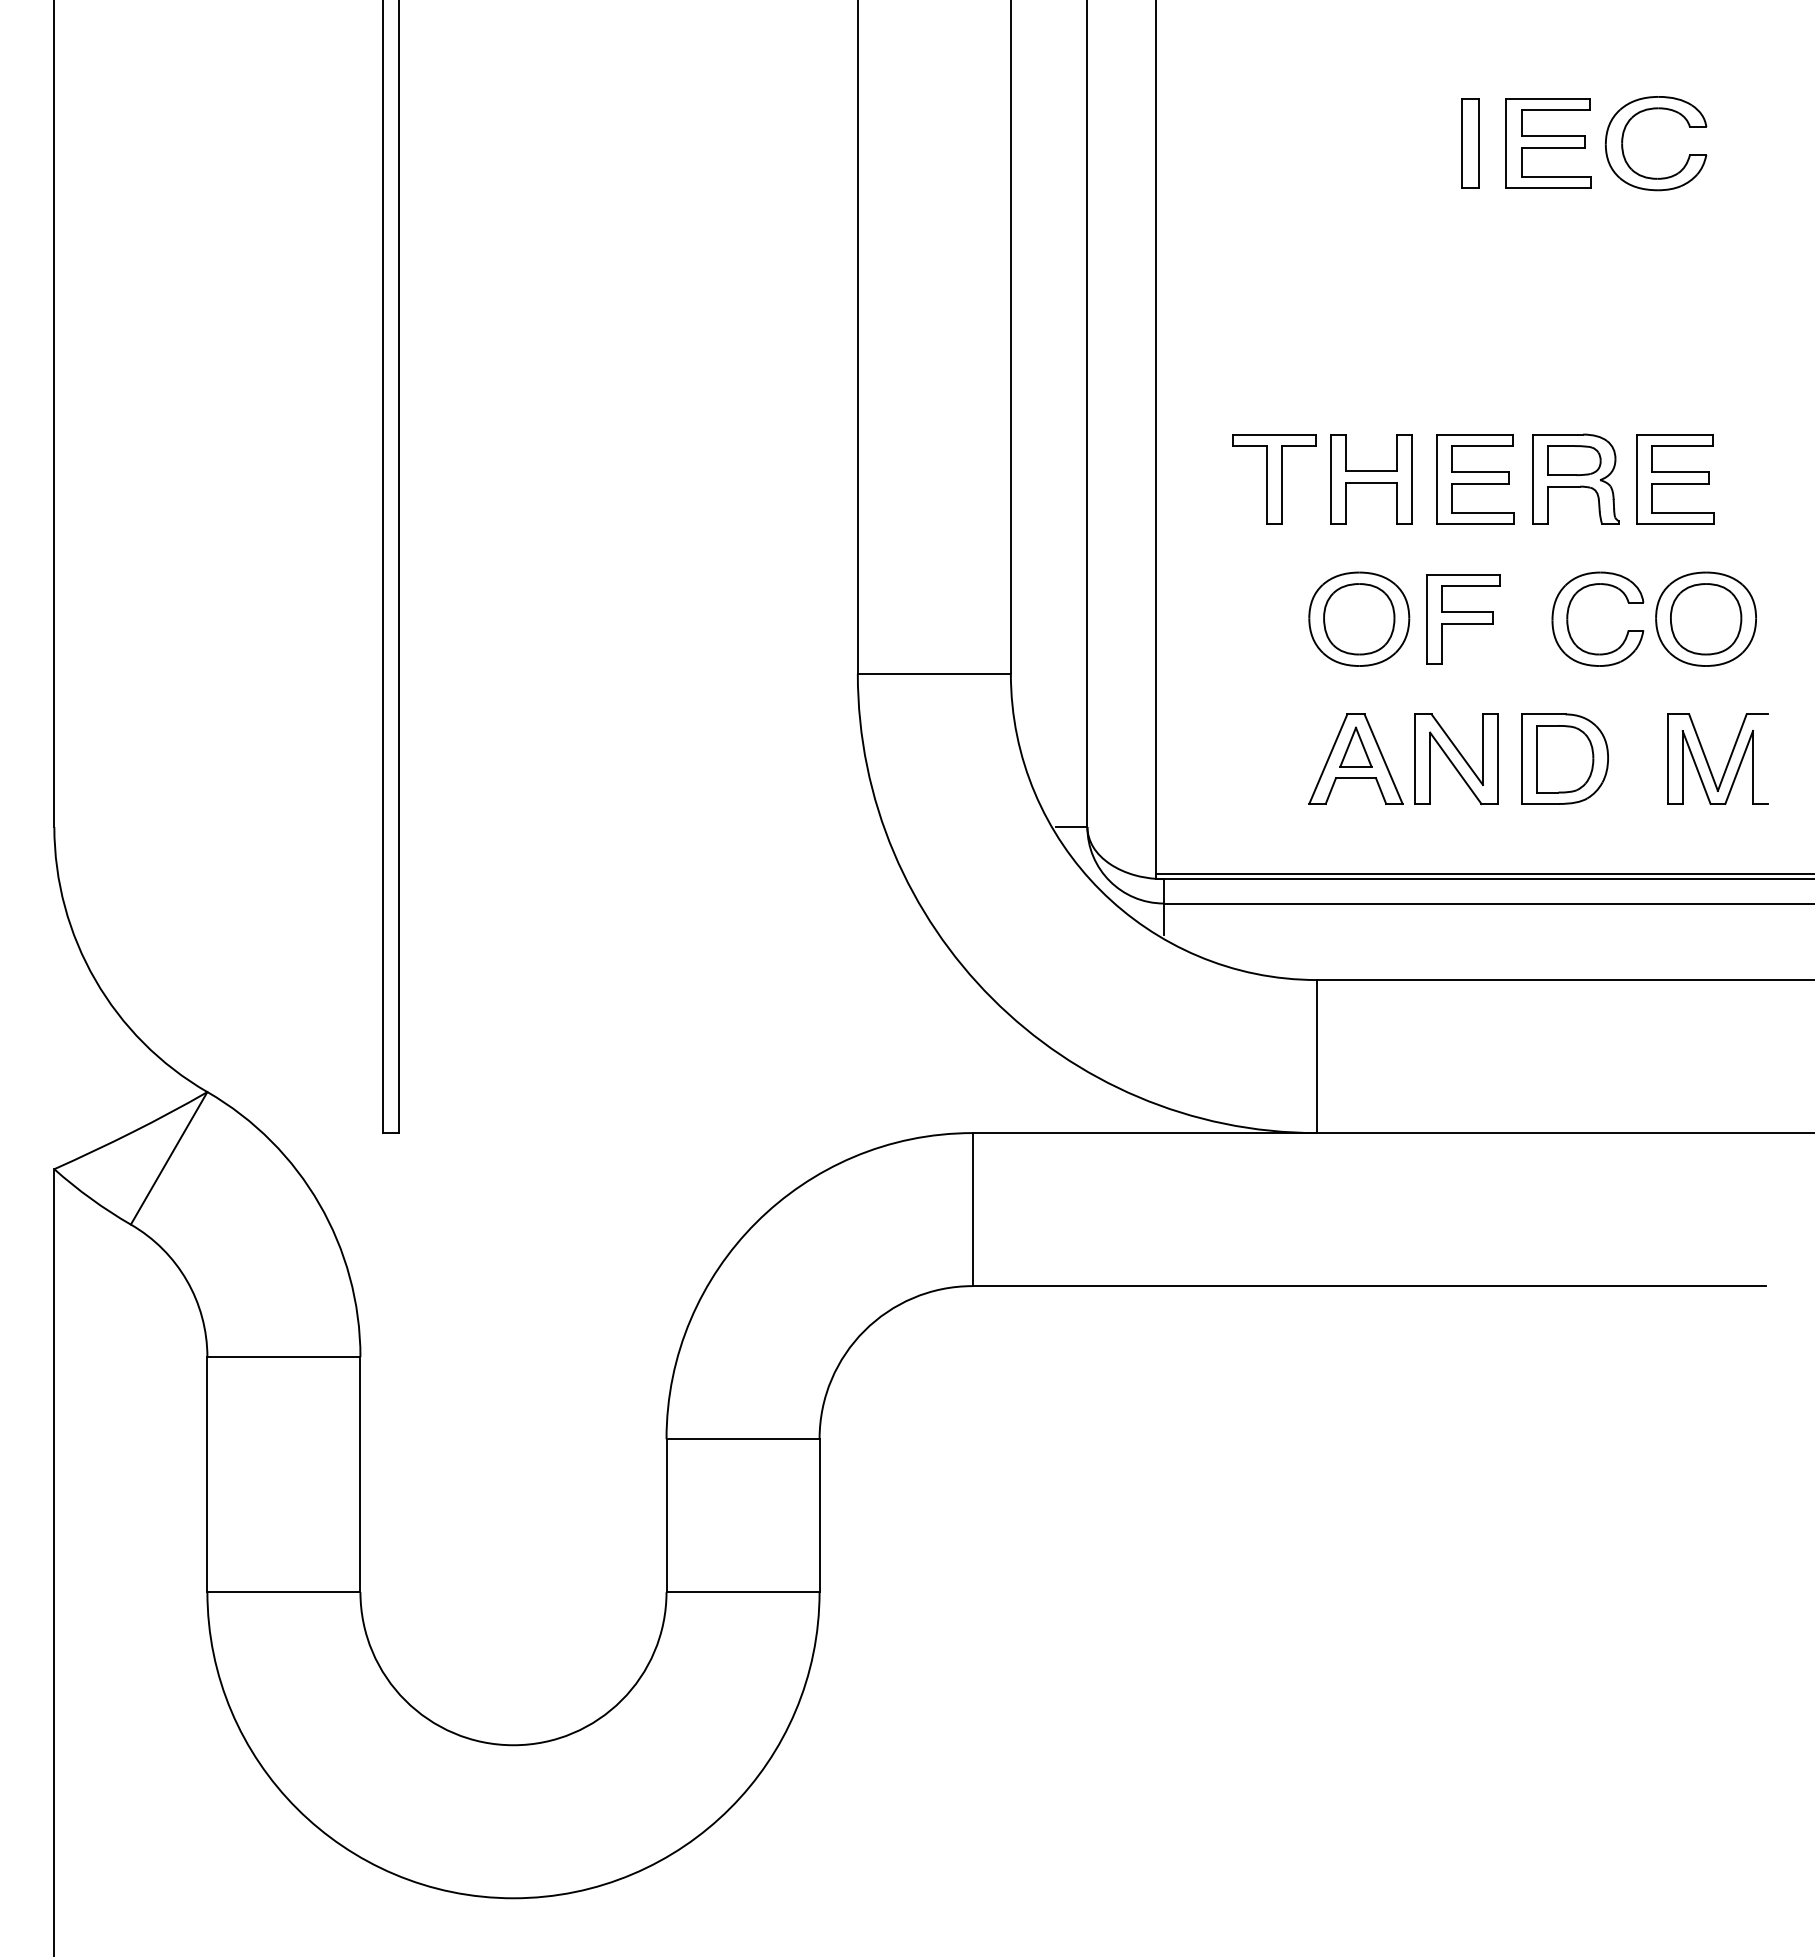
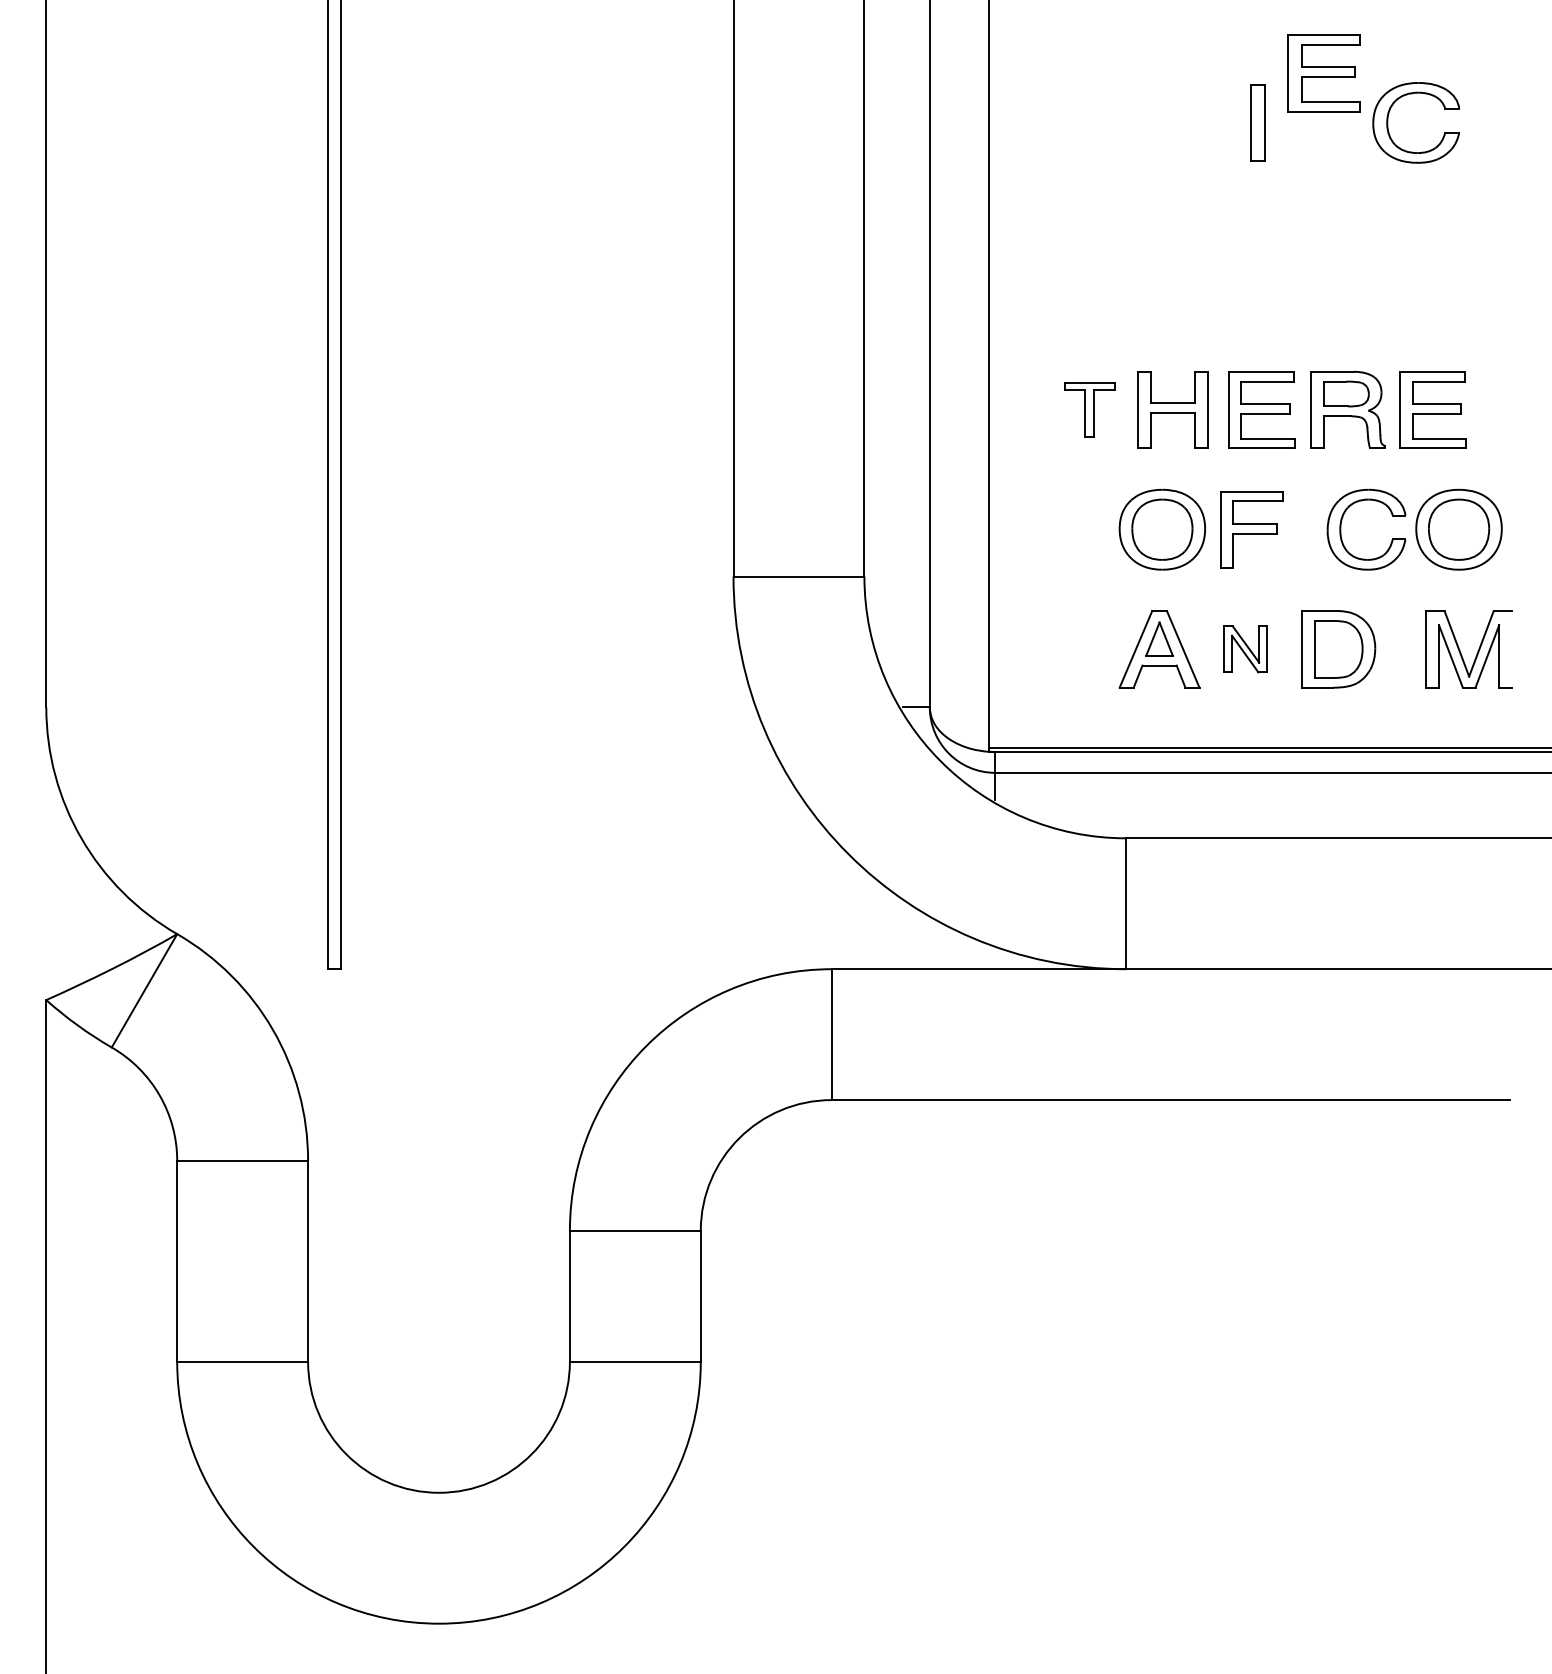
part: (1548, 143) -> (1324, 73), moved
part: (1274, 479) -> (1089, 410), size x0.7
part: (1456, 758) -> (1245, 648), size x0.6

